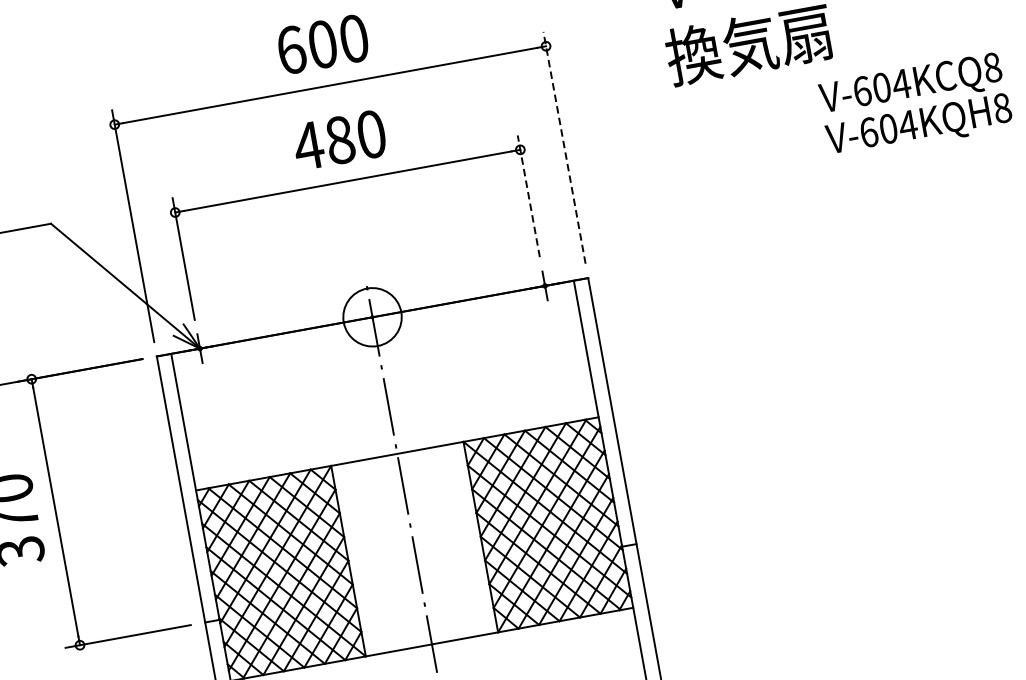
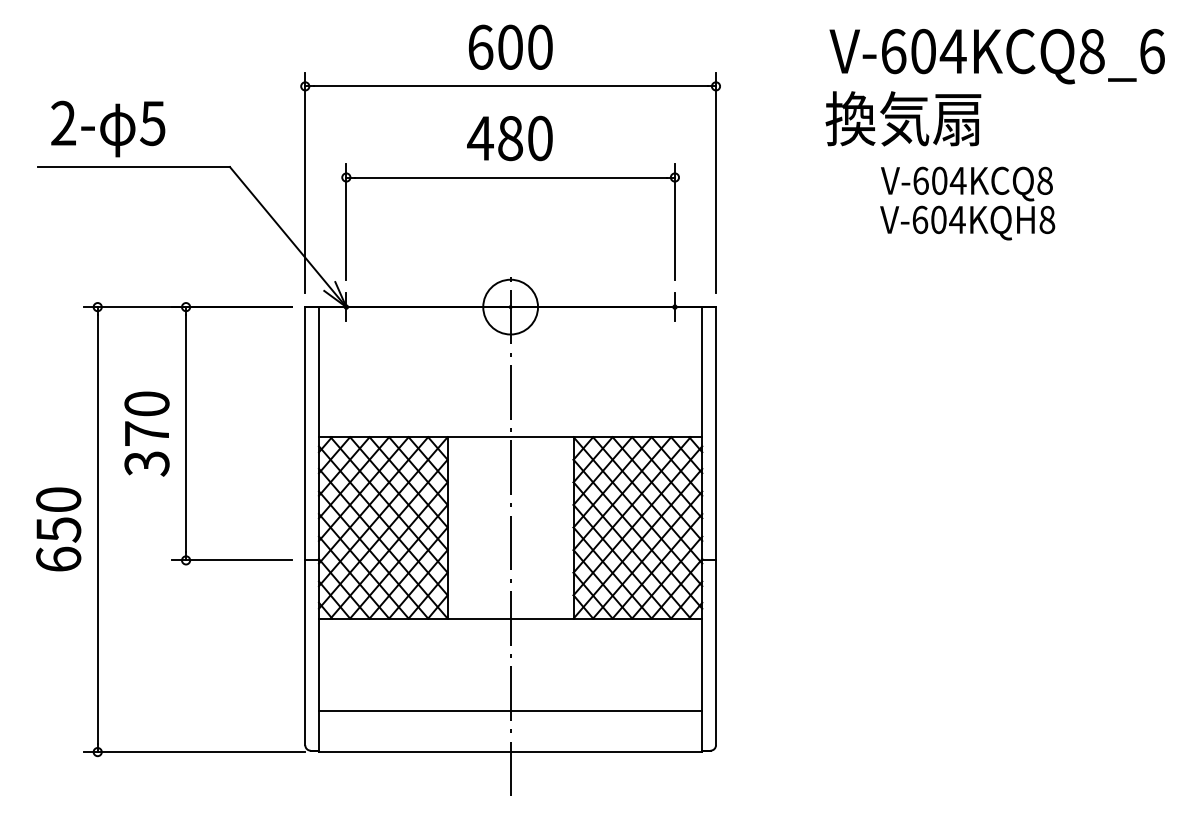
text: (915, 106) -> (967, 203), moved
line: (564, 147) -> (716, 182), dashed -> solid
line: (528, 196) -> (674, 221), dashed -> solid

